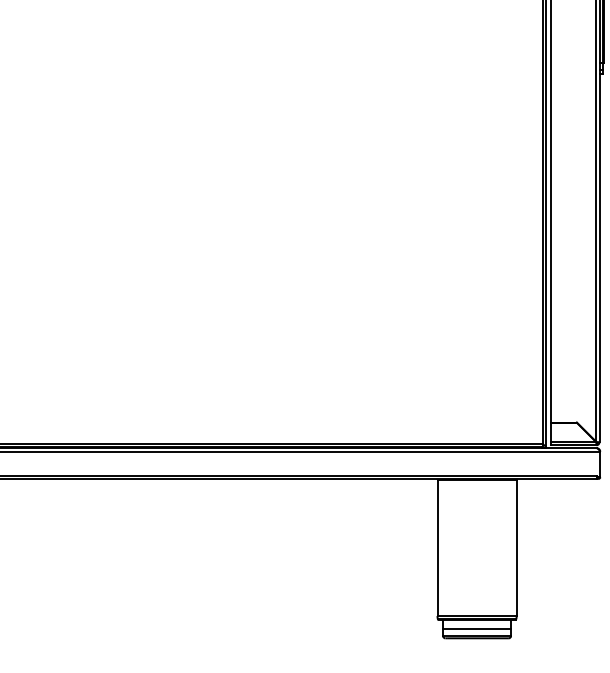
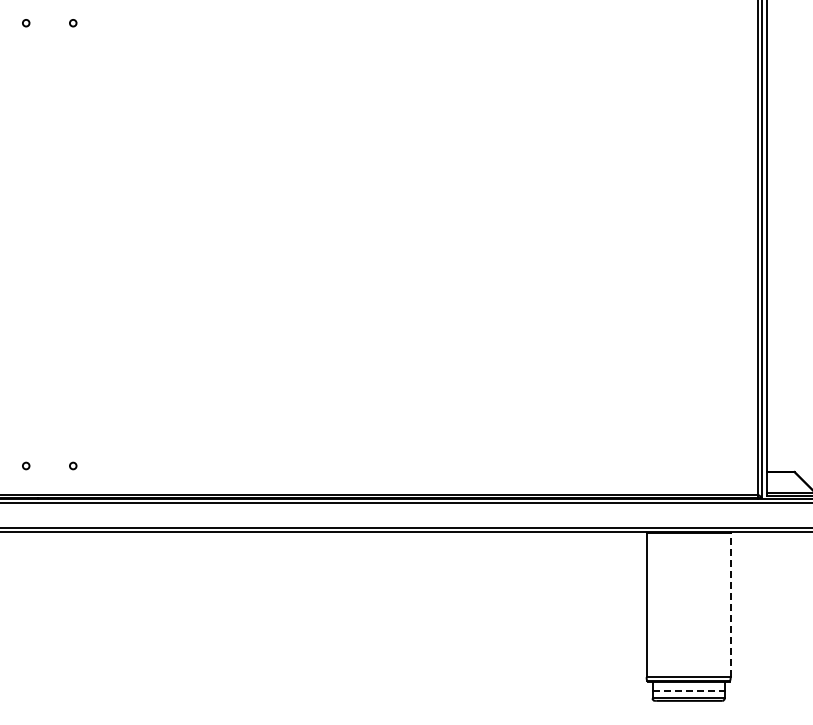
line: (516, 547) -> (730, 604), solid -> dashed
line: (477, 629) -> (689, 691), solid -> dashed

